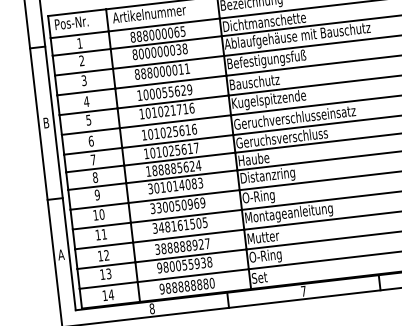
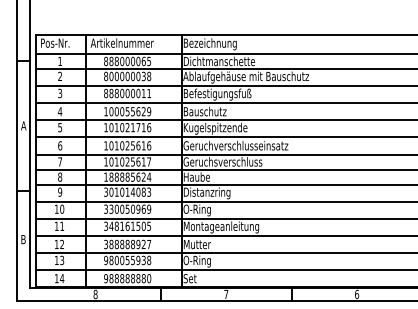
text: (45, 122) -> (23, 125), B -> A
text: (61, 254) -> (23, 239), A -> B

